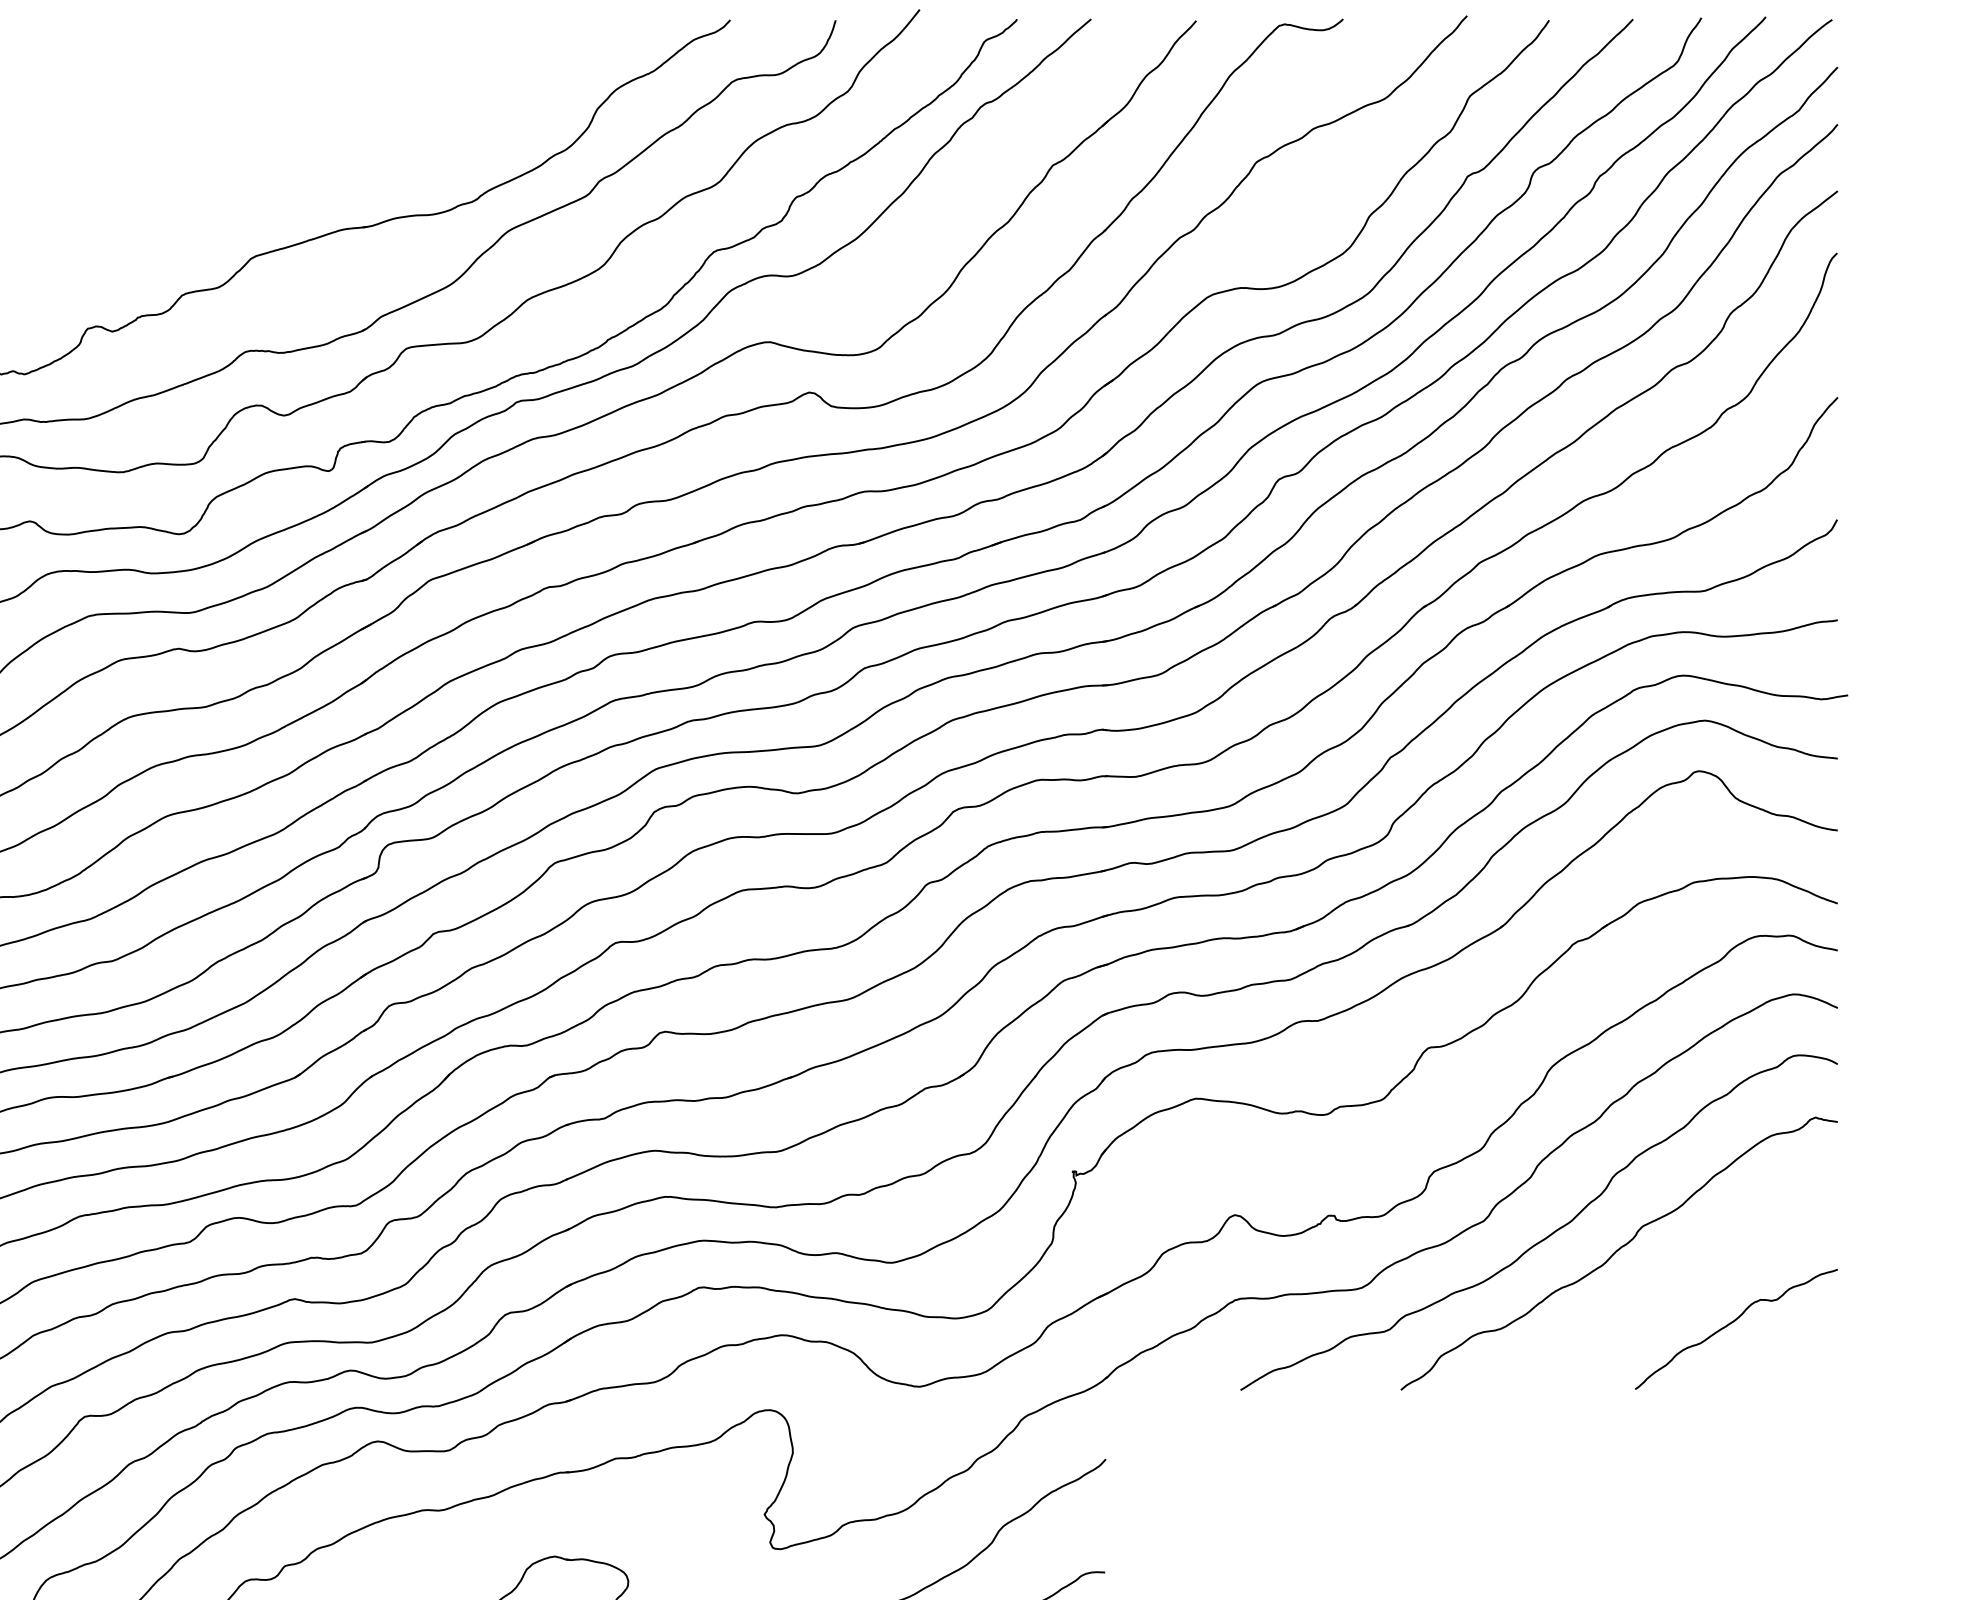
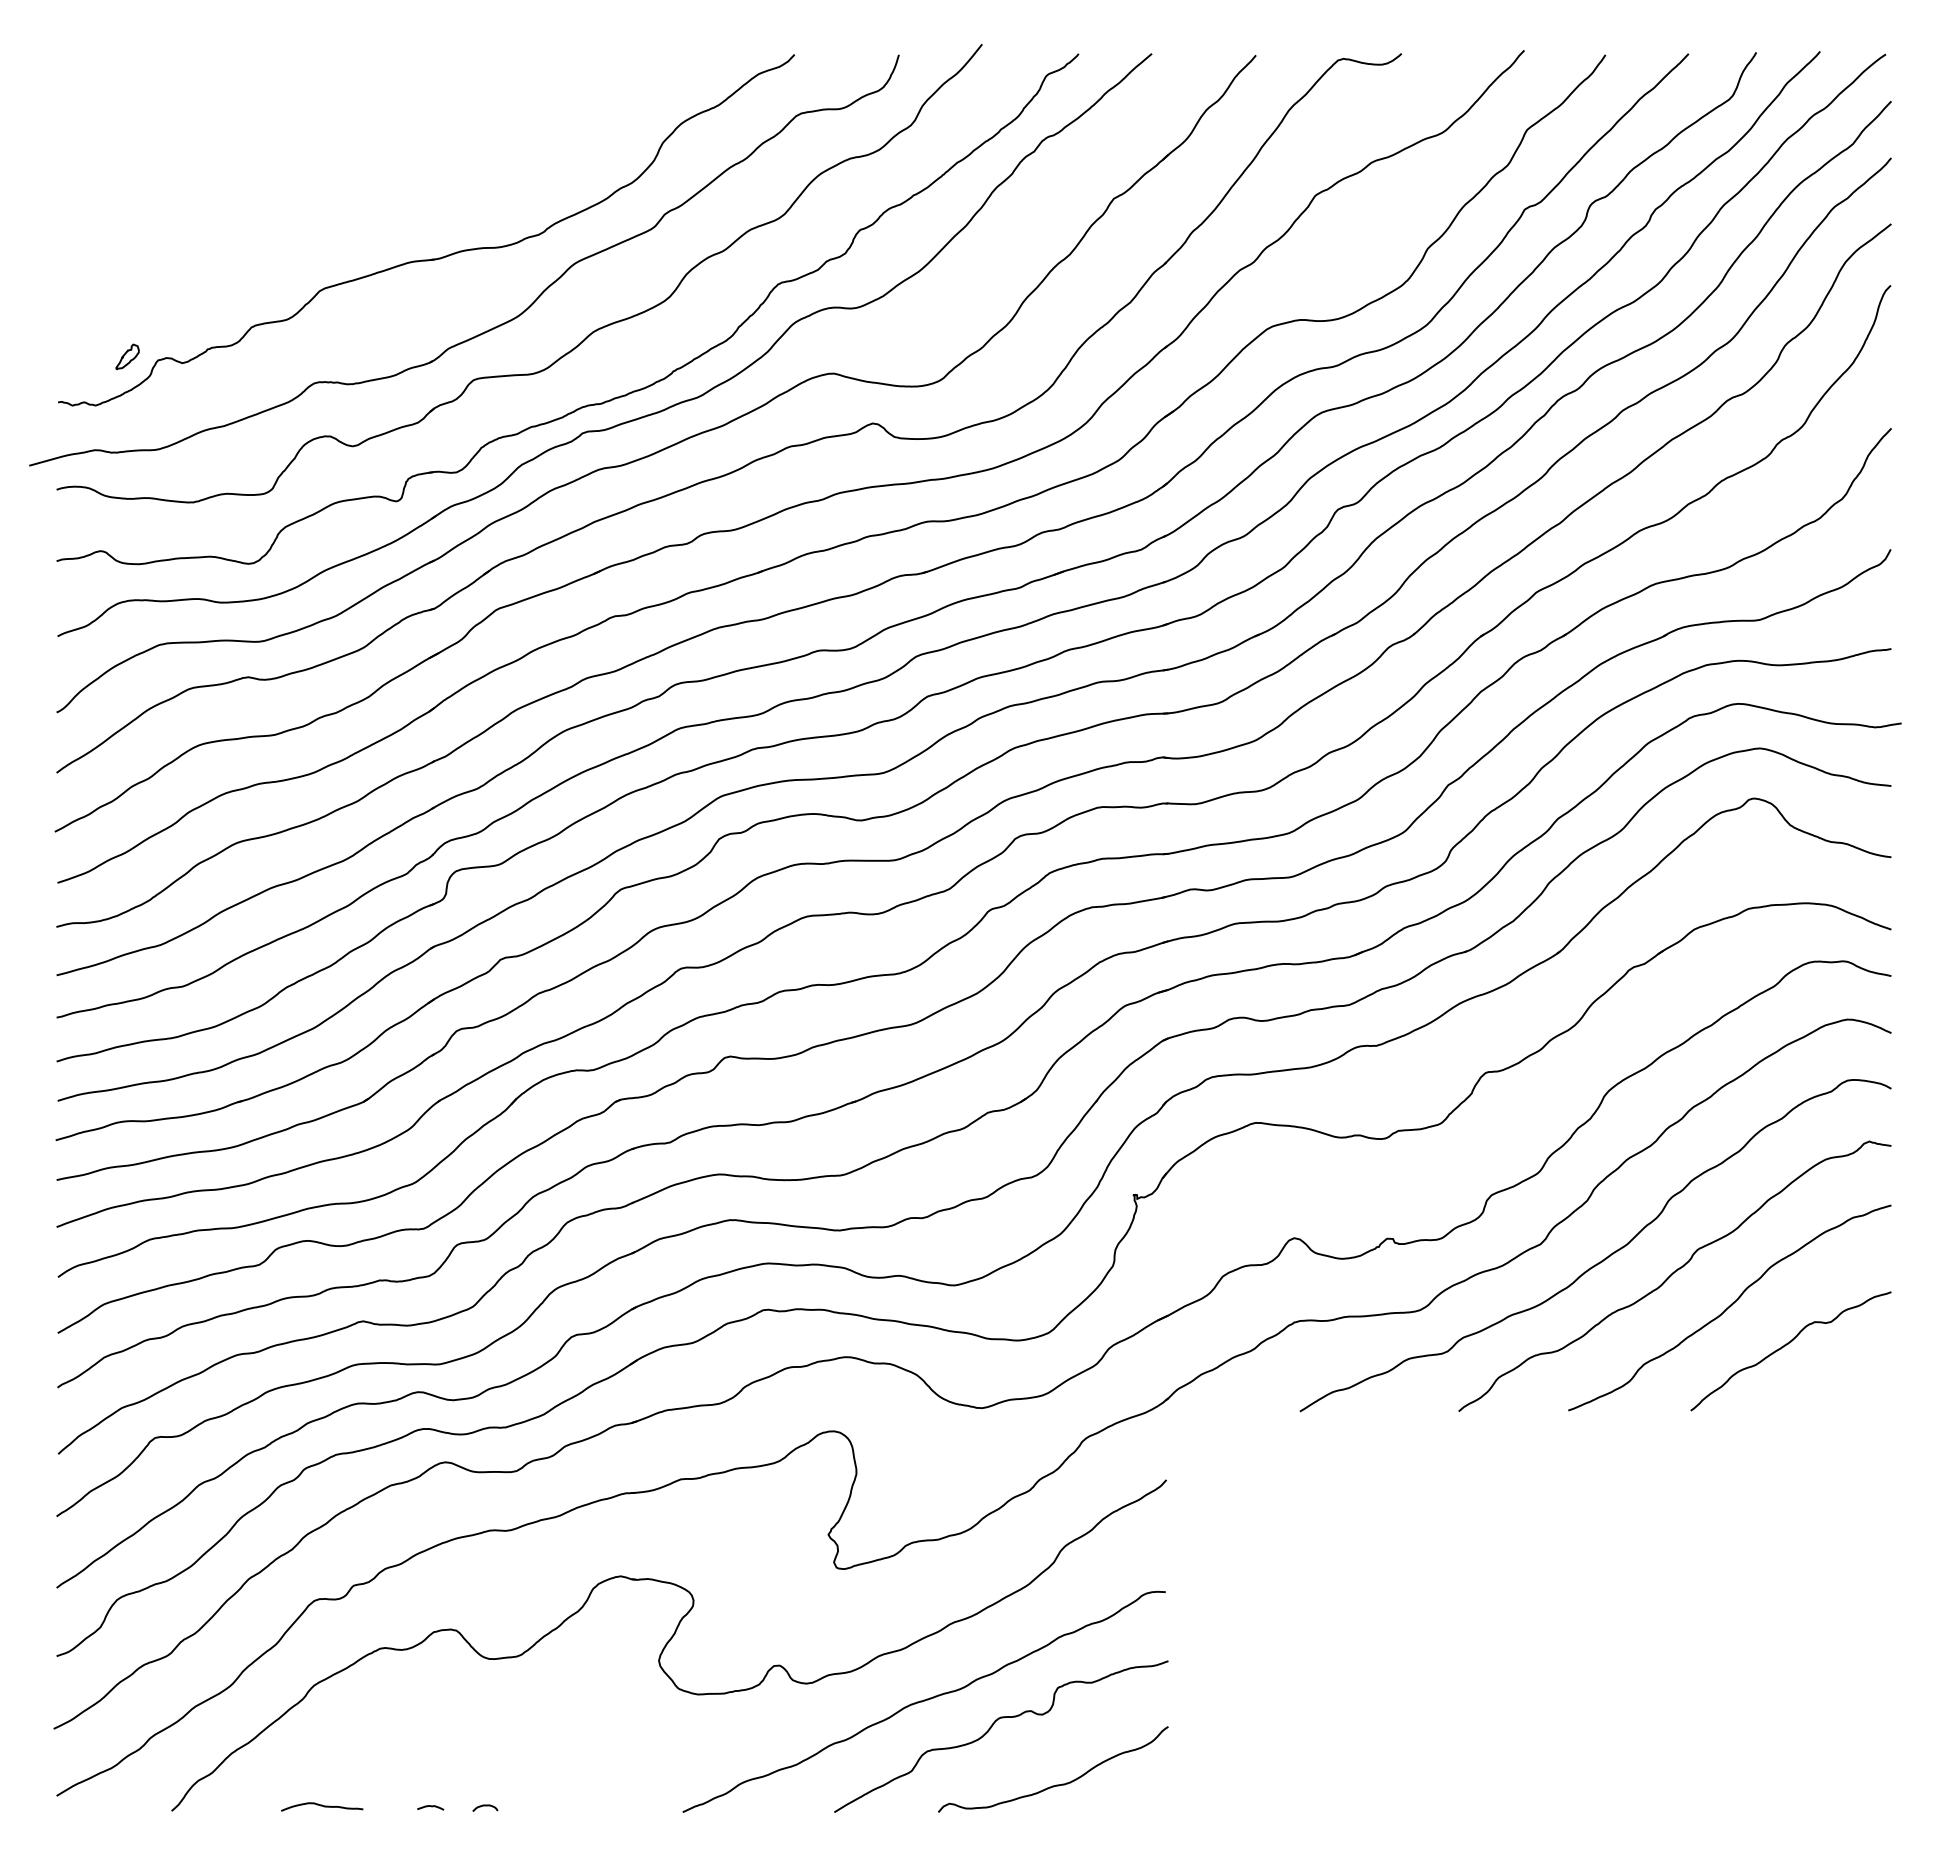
part: (56, 324) -> (127, 356), added
curve: (1674, 1285) -> (1729, 1307), added

